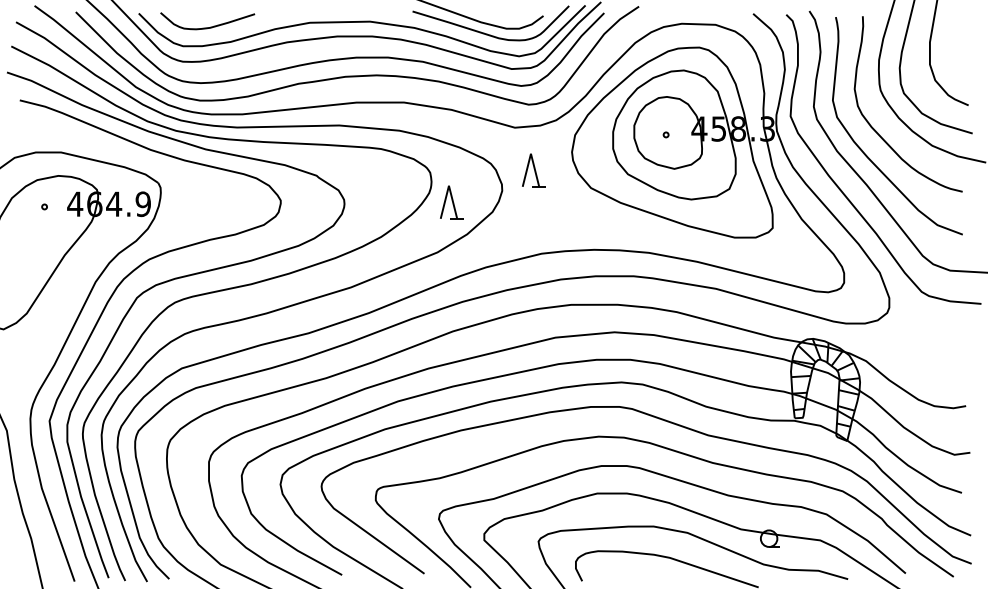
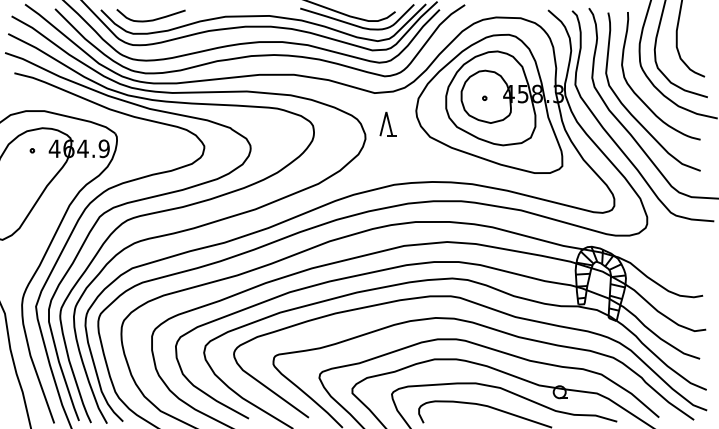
part: (451, 202) -> (328, 147), removed

